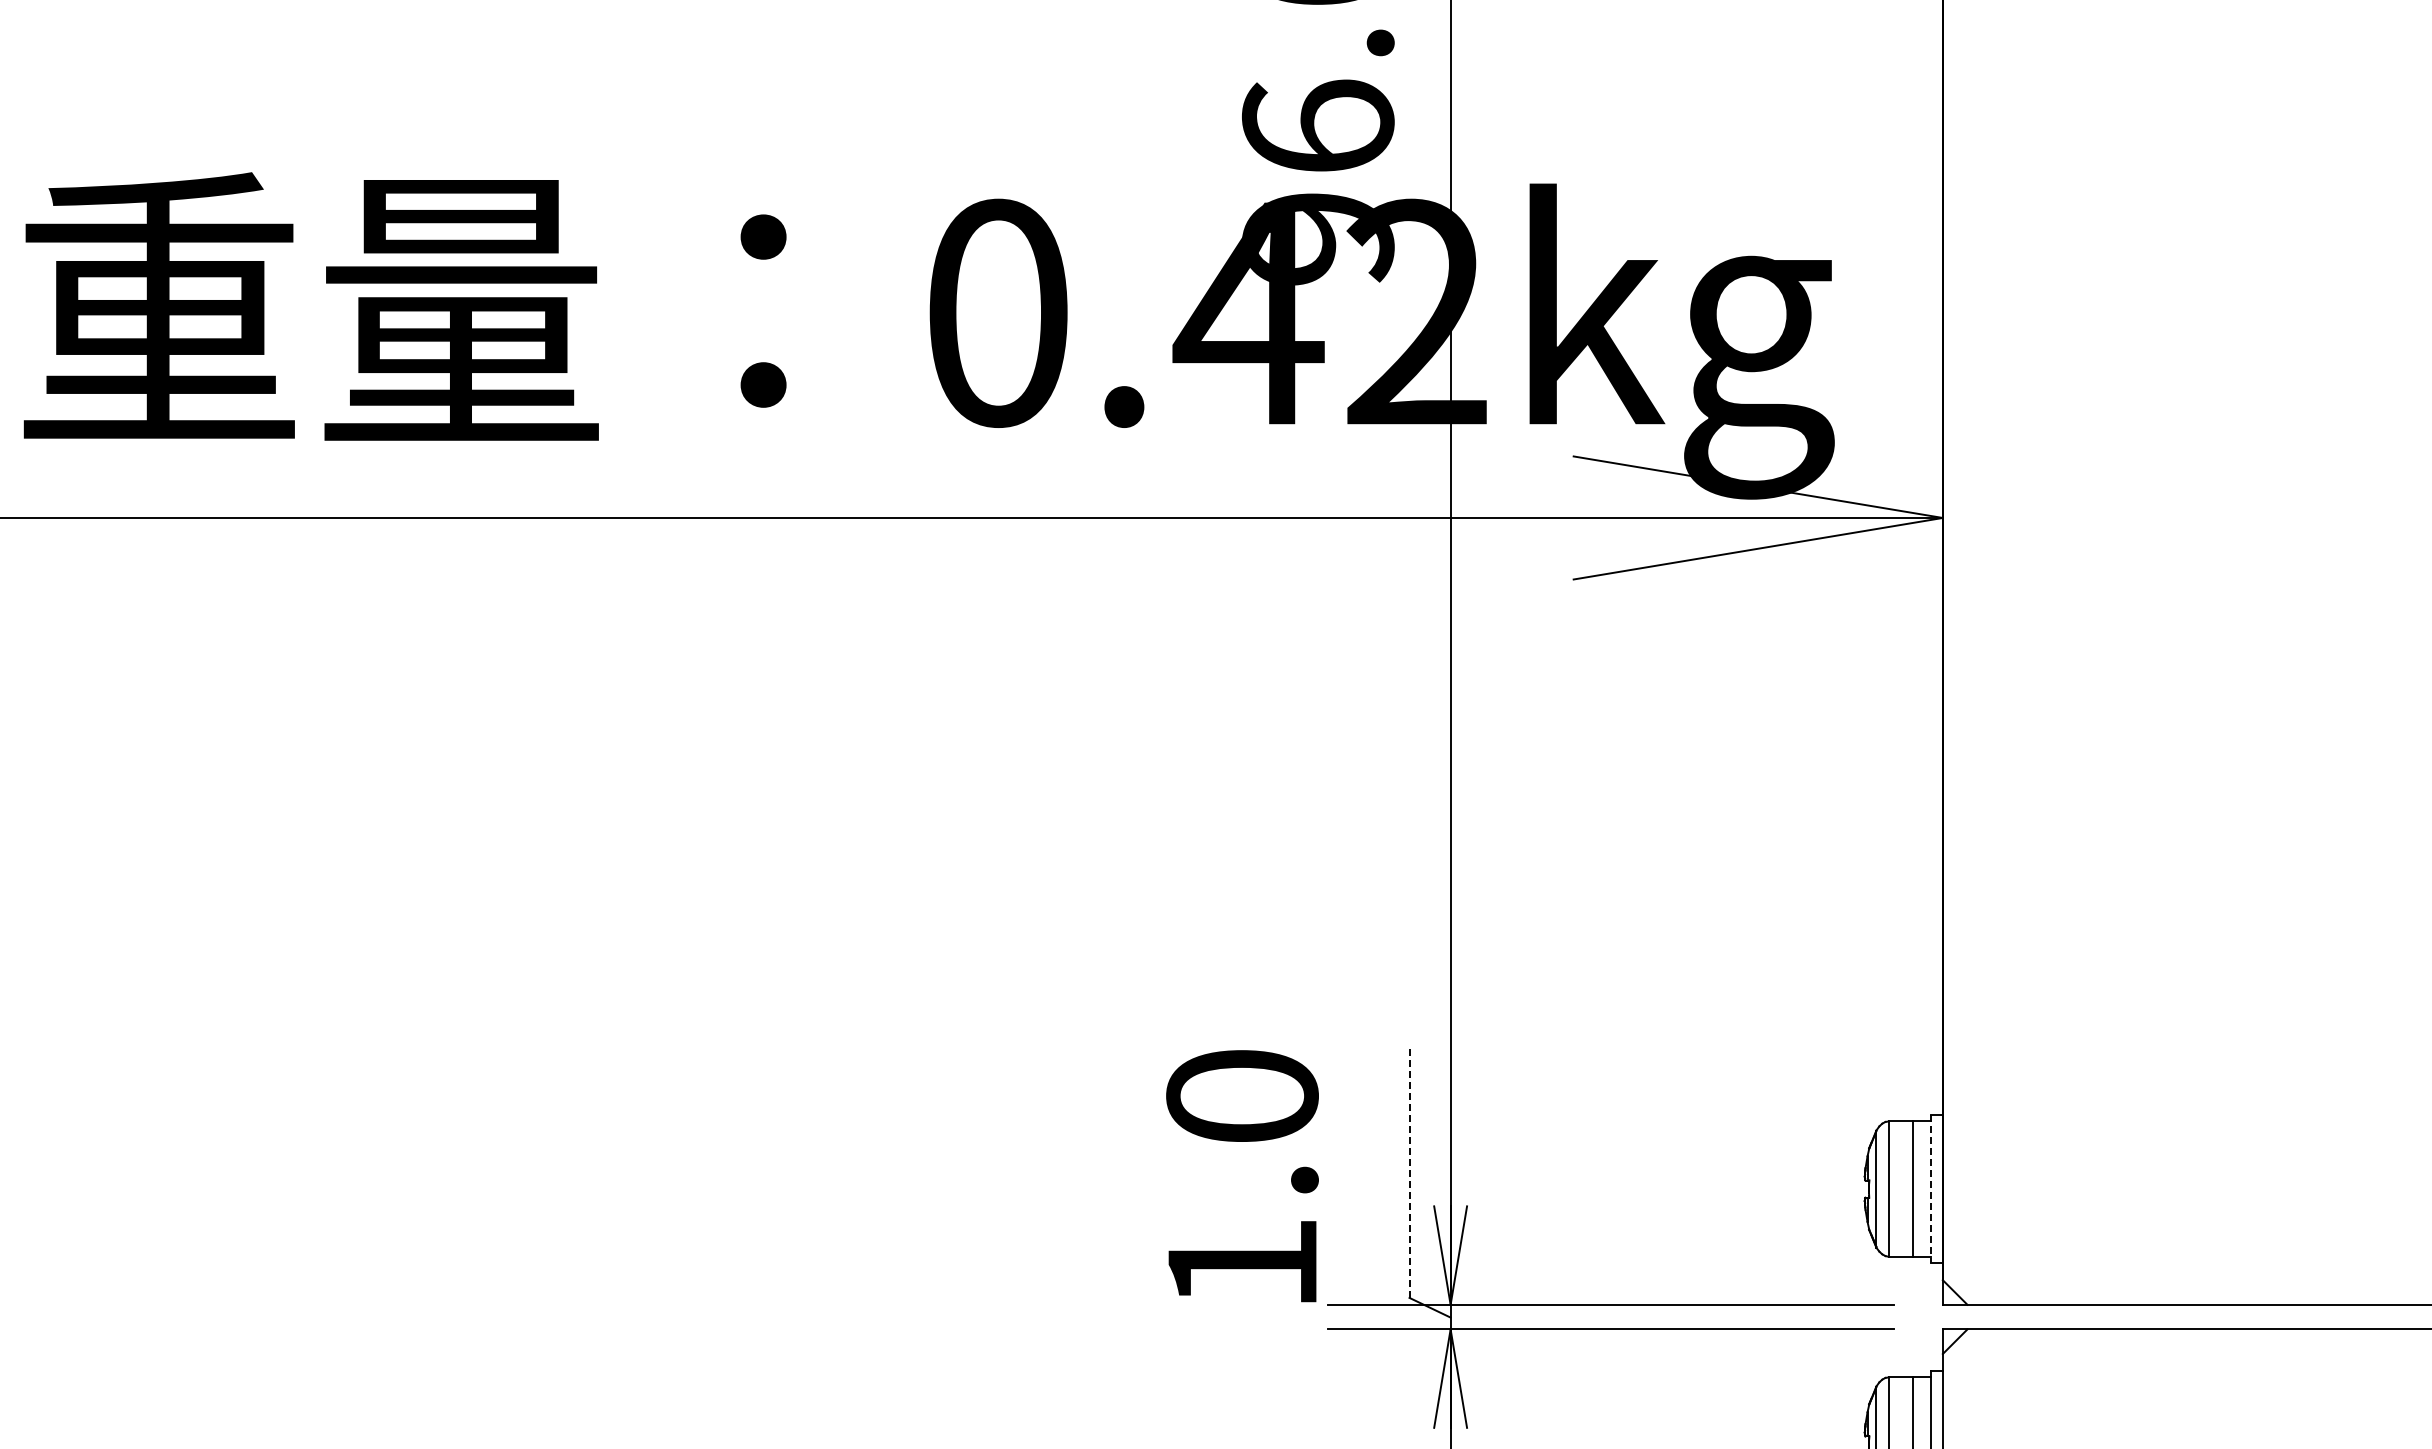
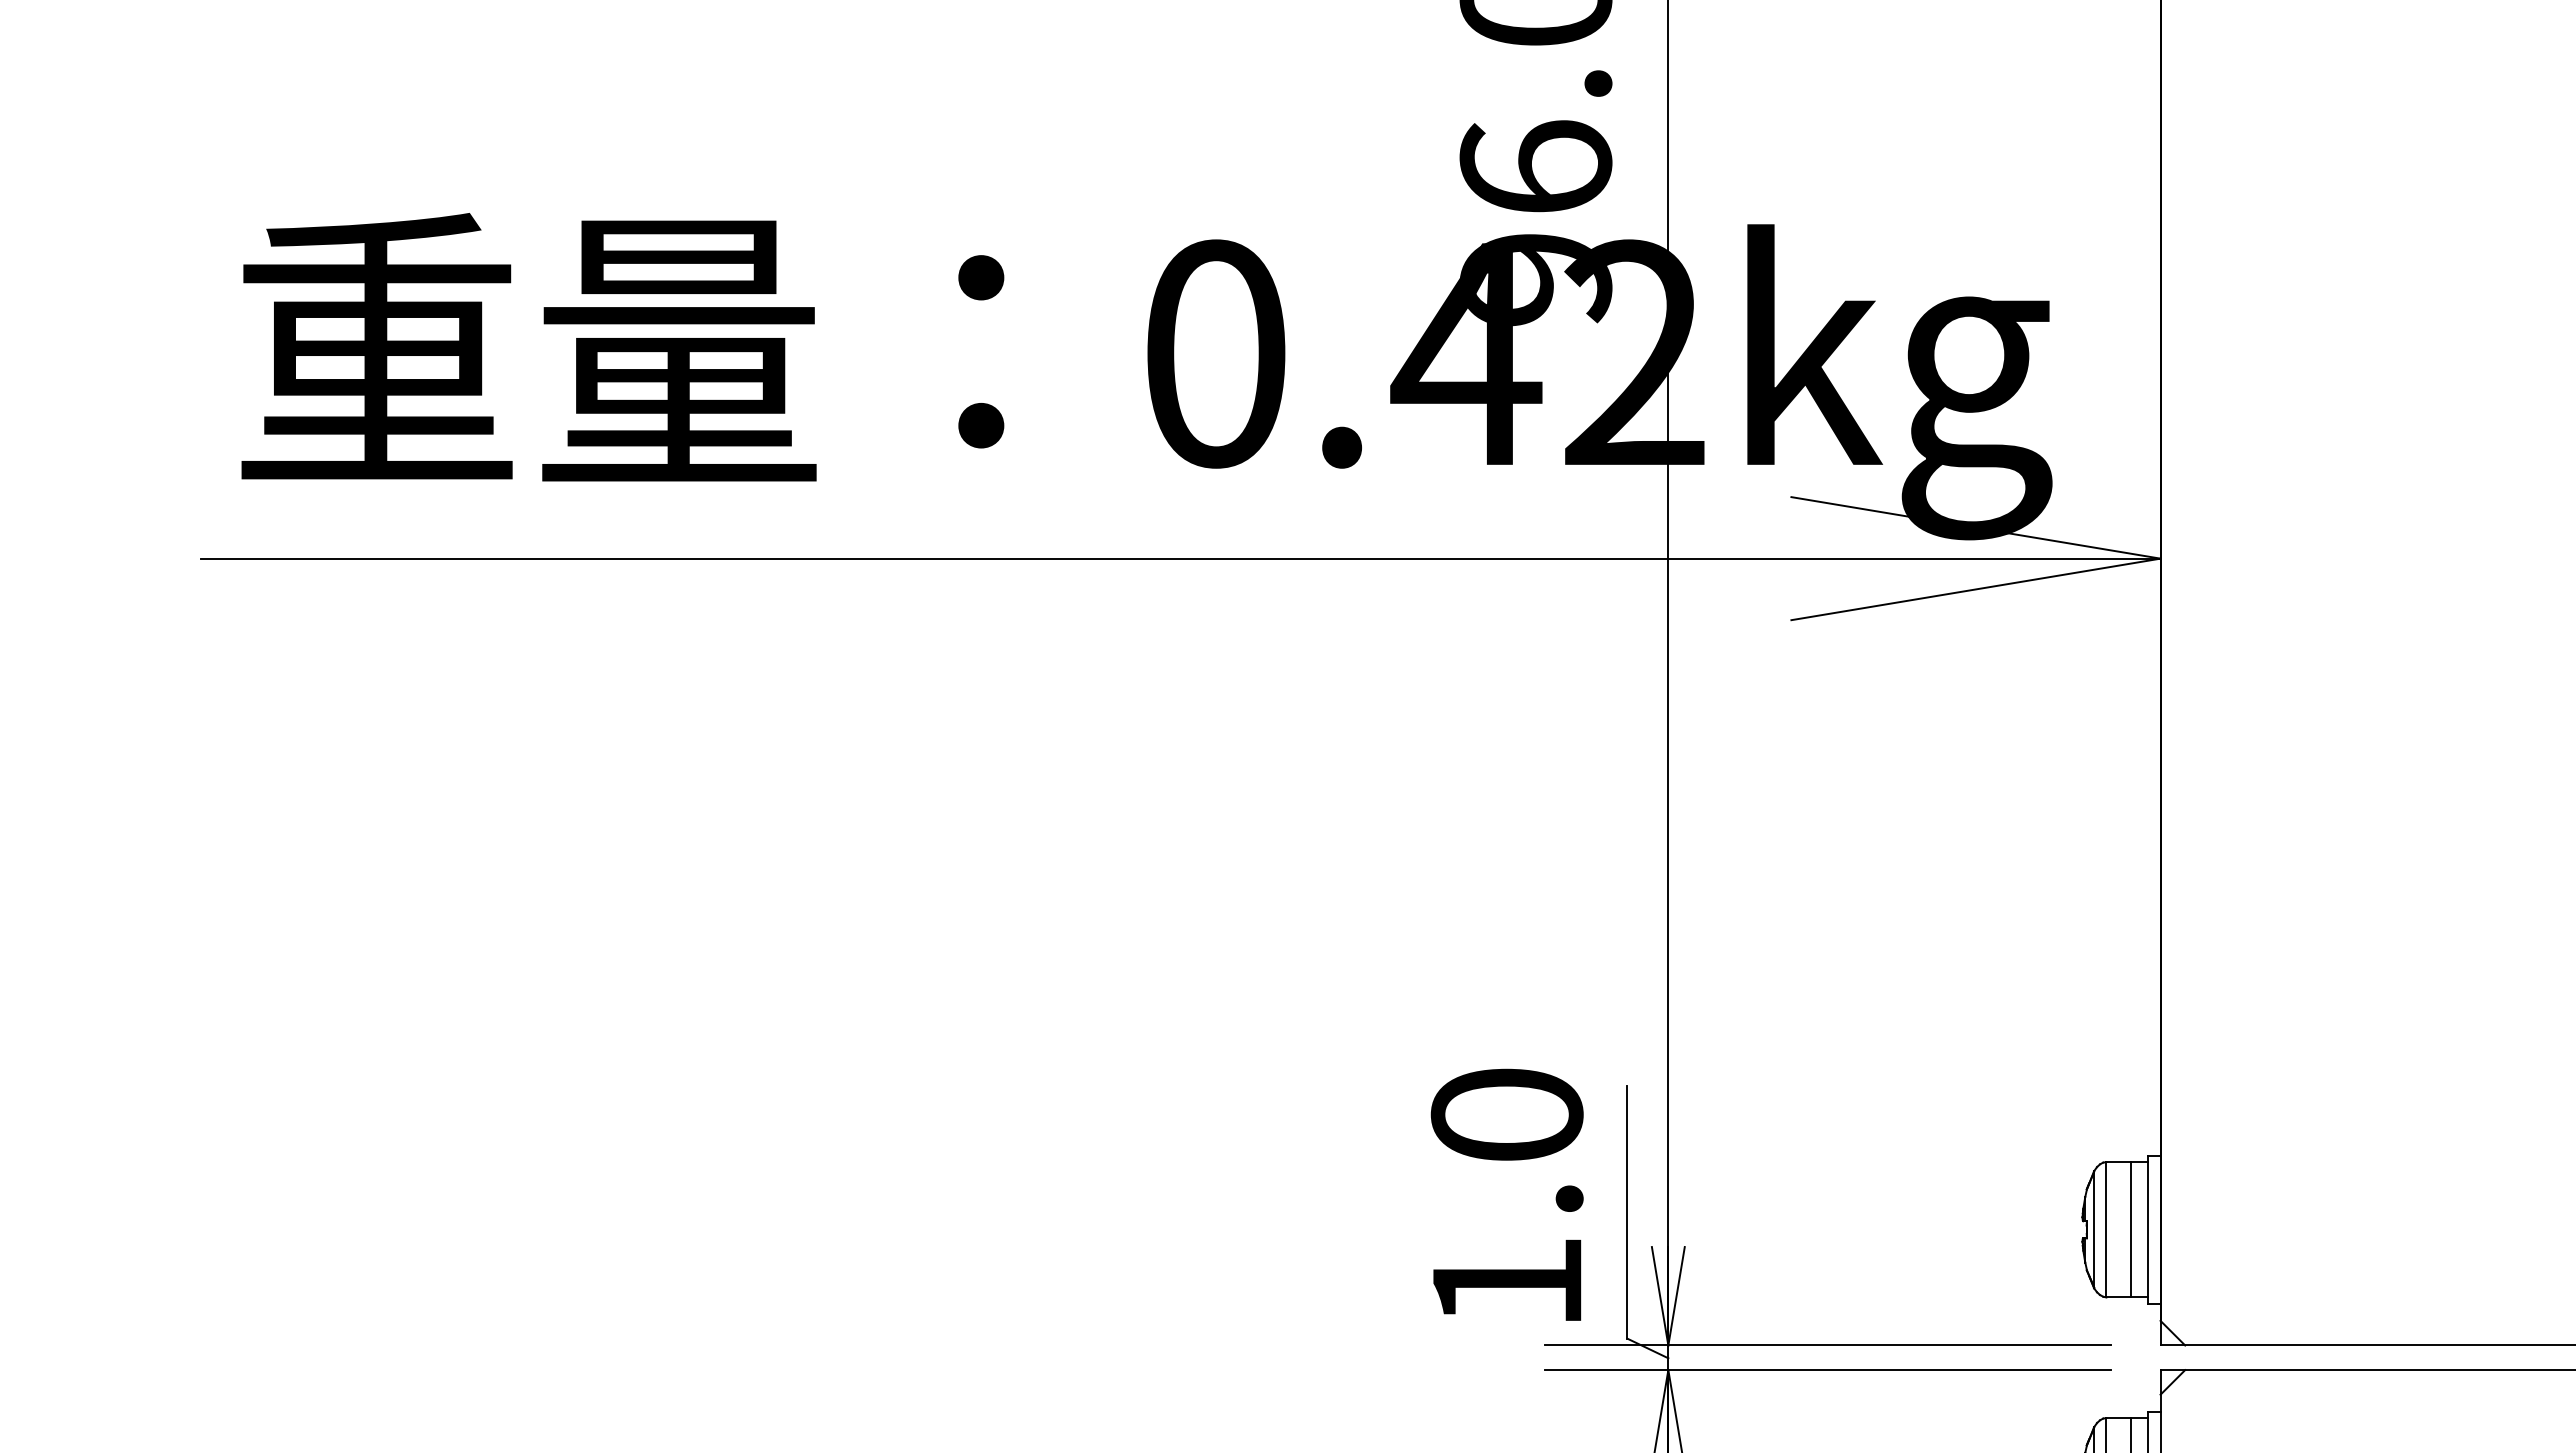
line: (1409, 1170) -> (1627, 1211), dashed -> solid
text: (1241, 1175) -> (1506, 1194), moved
line: (1930, 1188) -> (2148, 1229), dashed -> solid

